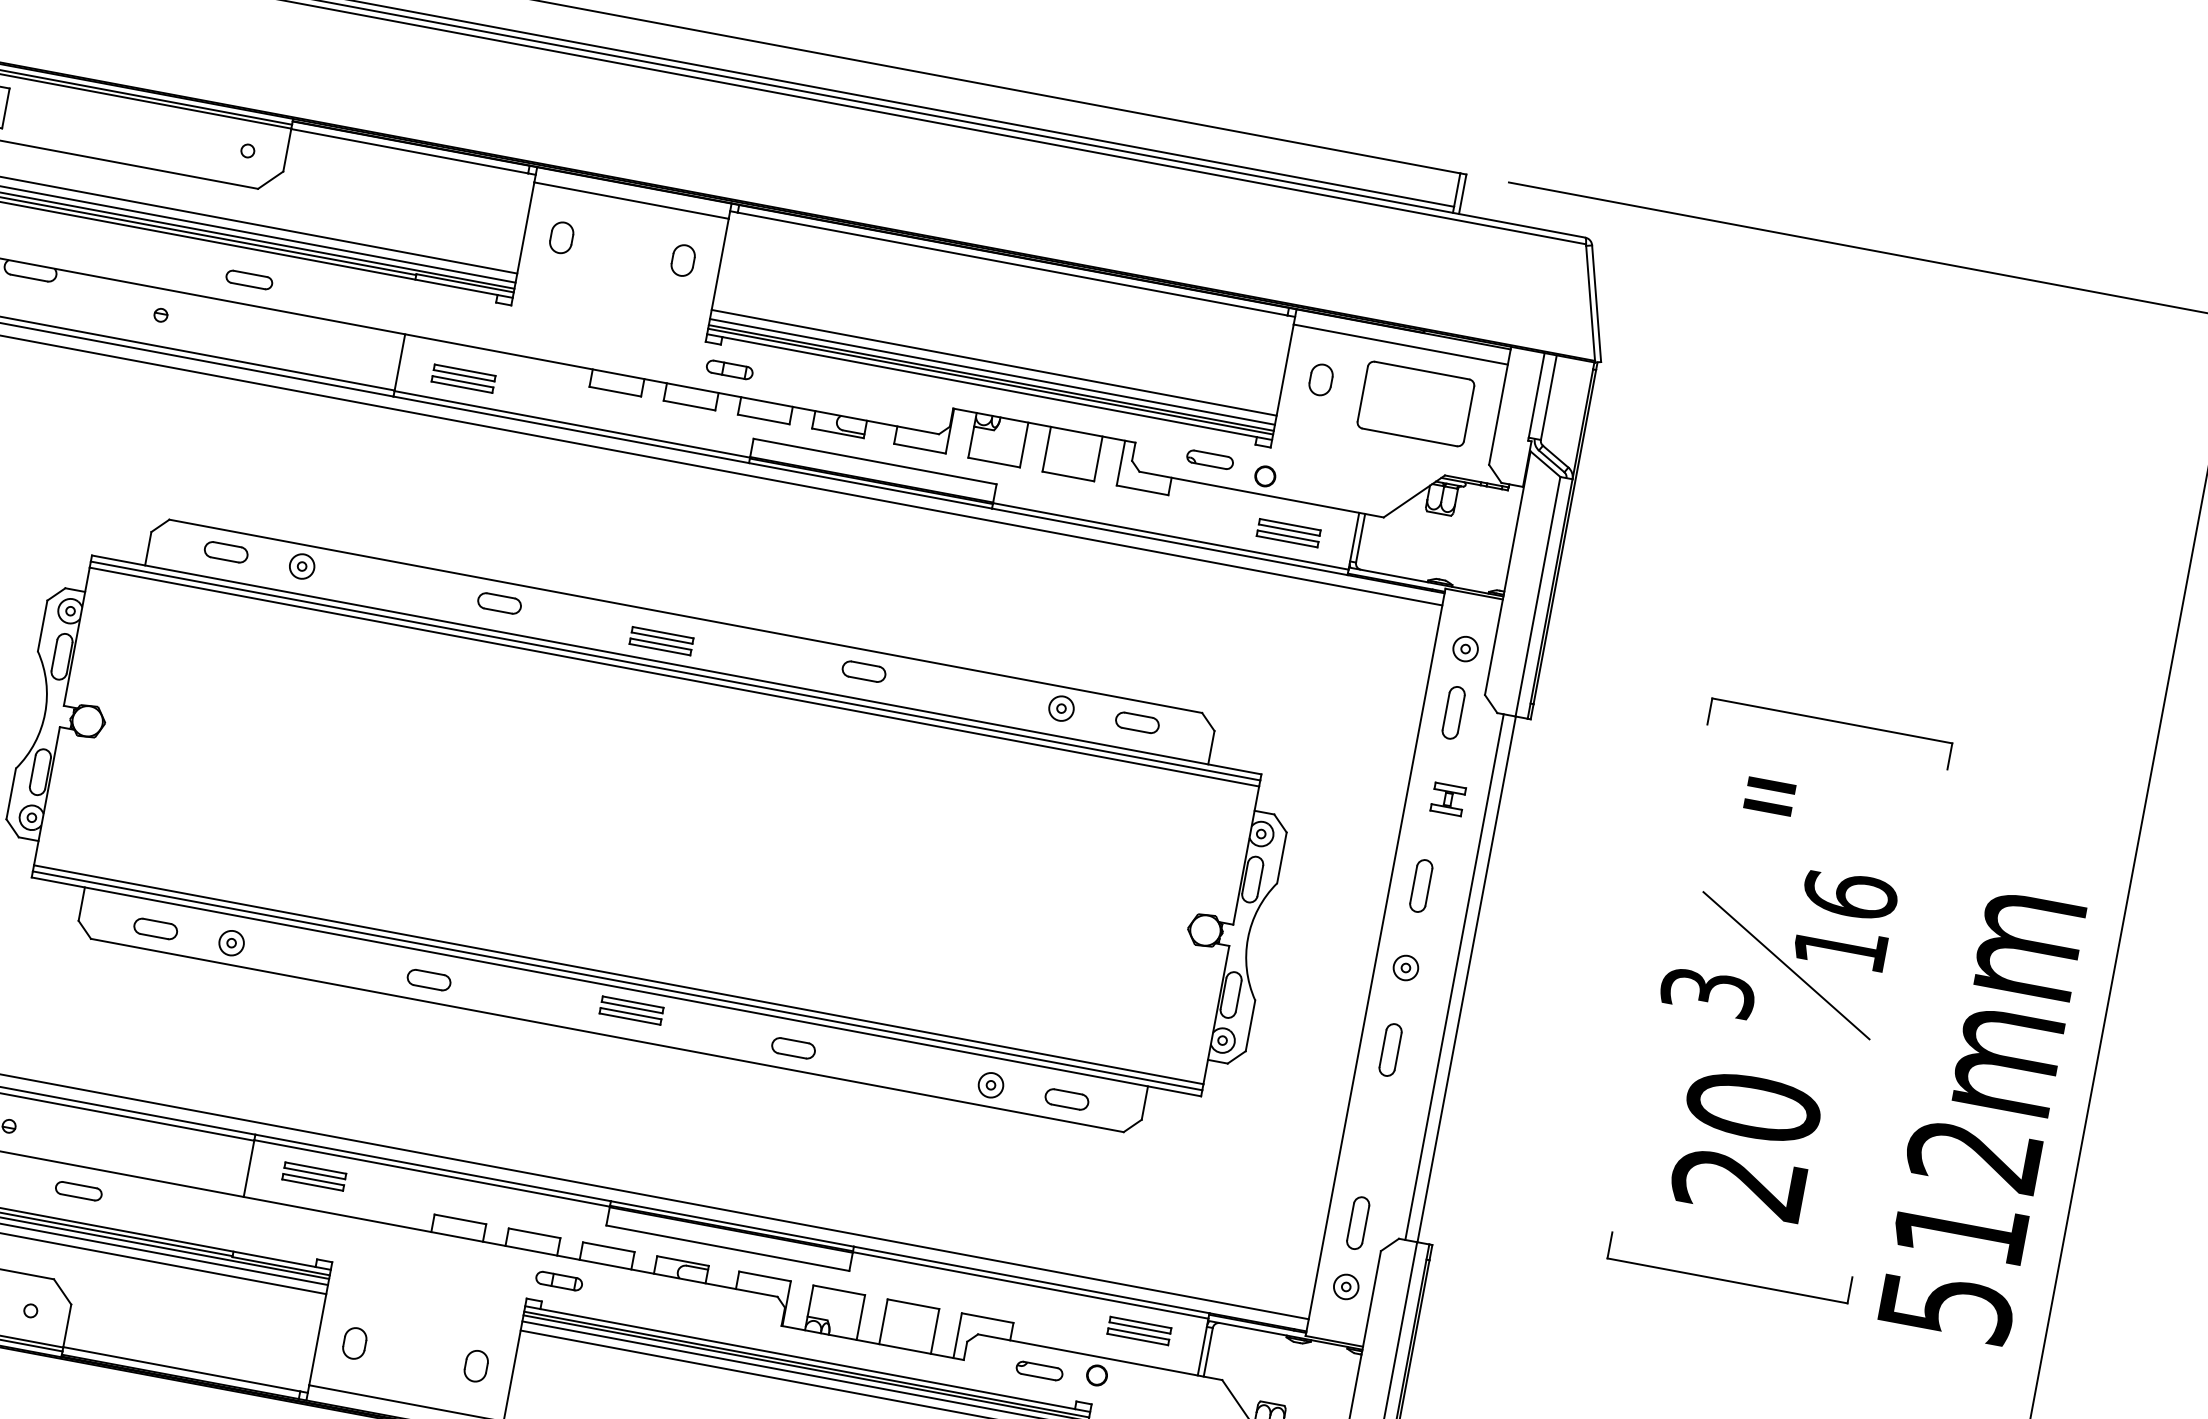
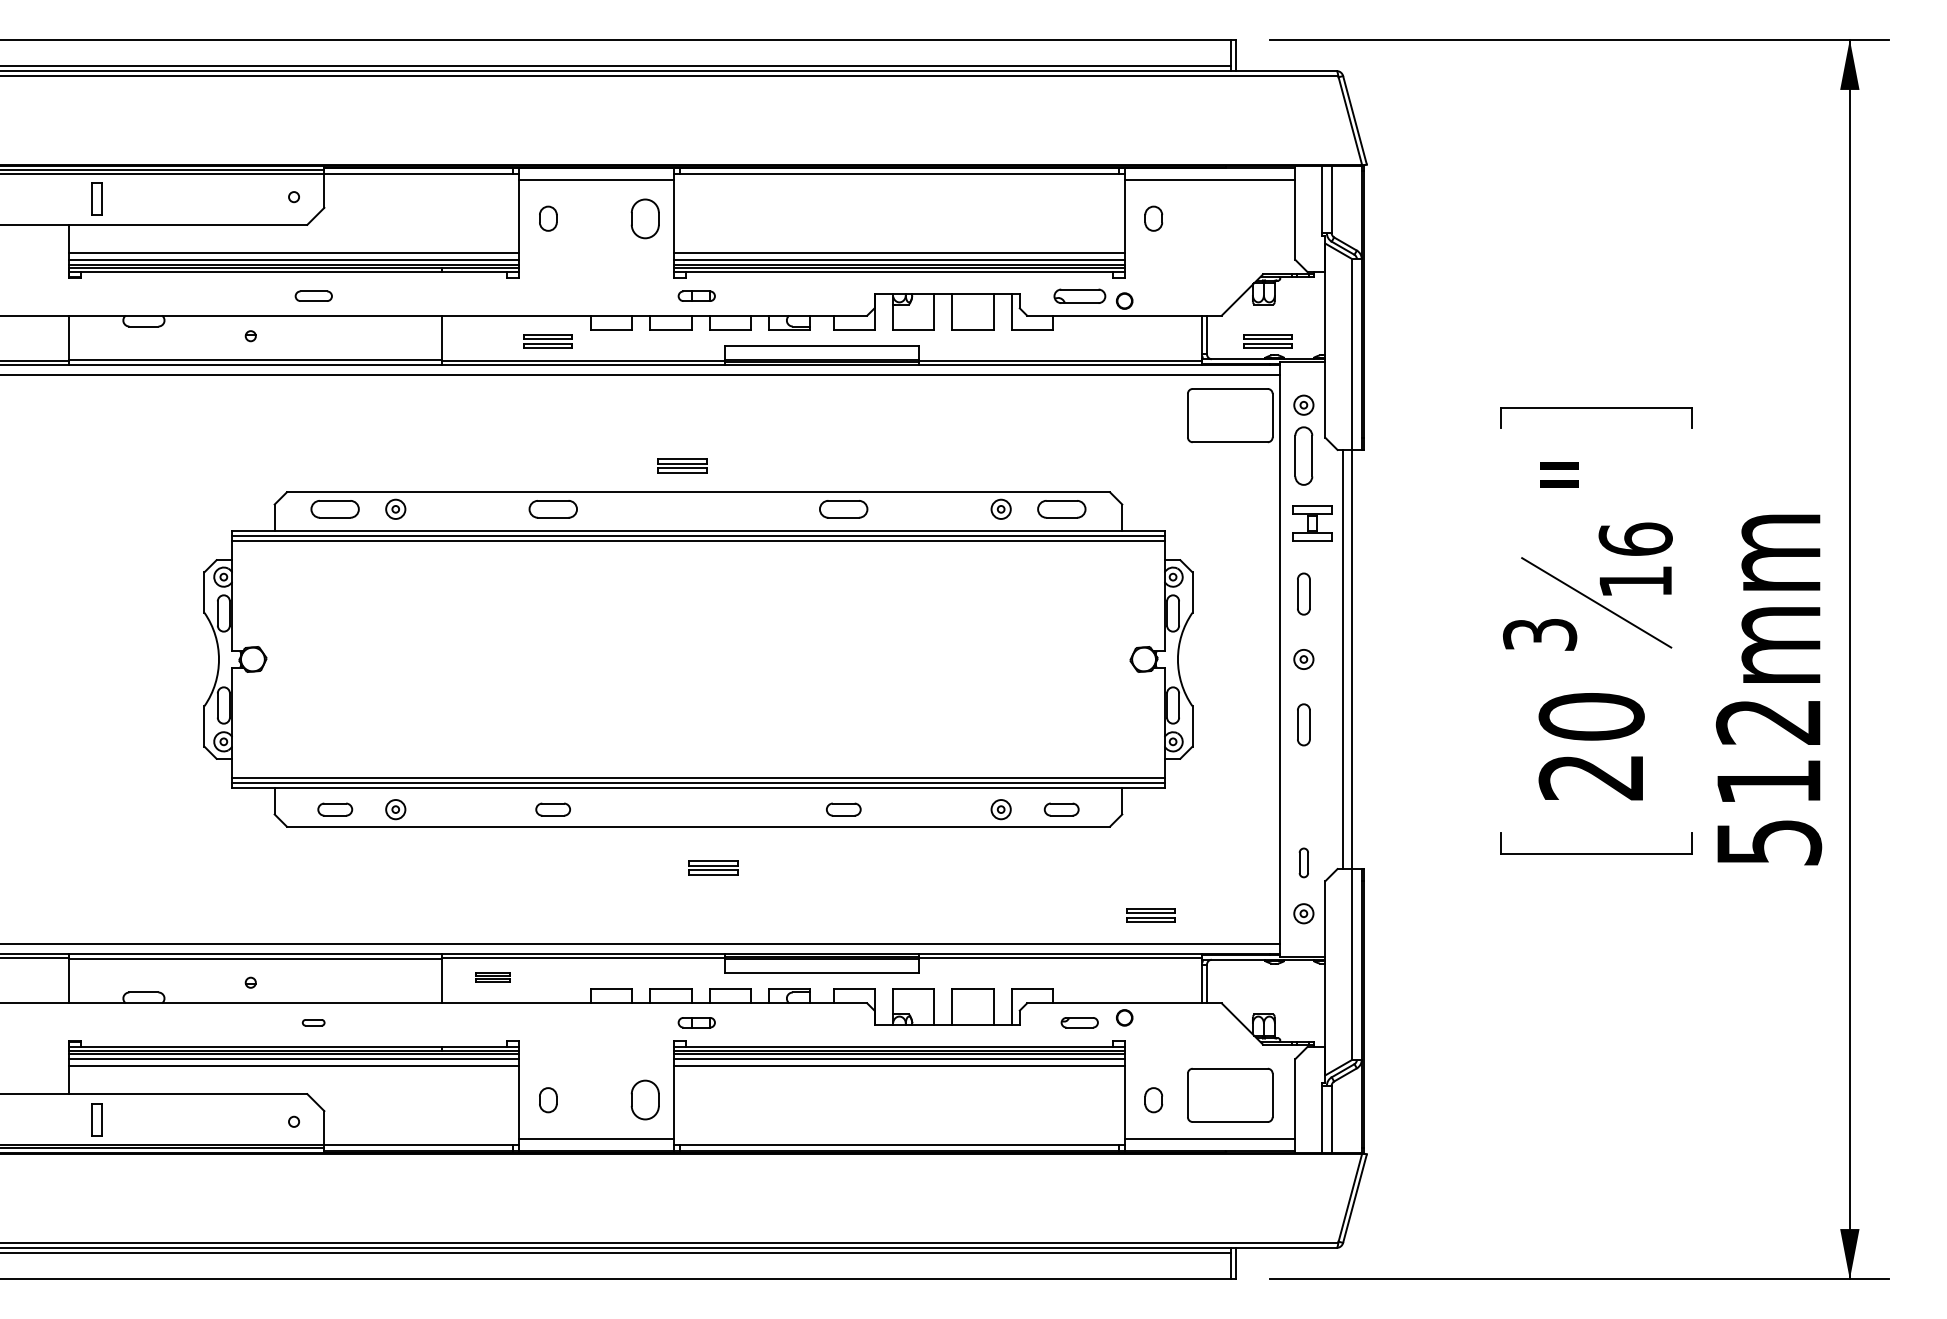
part: (682, 260) -> (644, 218), size x1.6
part: (462, 378) -> (547, 341), moved
part: (1416, 403) -> (1230, 415), moved
part: (1209, 458) -> (1079, 295), size x1.4
part: (1288, 533) -> (1267, 341), moved
part: (226, 552) -> (335, 509), size x1.4
part: (498, 603) -> (552, 509), size x1.4
part: (661, 640) -> (682, 465), moved
part: (863, 671) -> (843, 509), size x1.4
part: (1453, 712) -> (1303, 455), size x1.4
part: (1137, 722) -> (1061, 509), size x1.4
part: (1447, 799) -> (1311, 523), size x1.6
part: (631, 1010) -> (713, 867), moved
part: (313, 1176) -> (492, 977), size x0.7
part: (78, 1190) -> (313, 1022), size x0.6
part: (1357, 1222) -> (1303, 862), size x0.7
part: (1138, 1330) -> (1150, 915), moved
part: (475, 1366) -> (644, 1100), size x1.6

